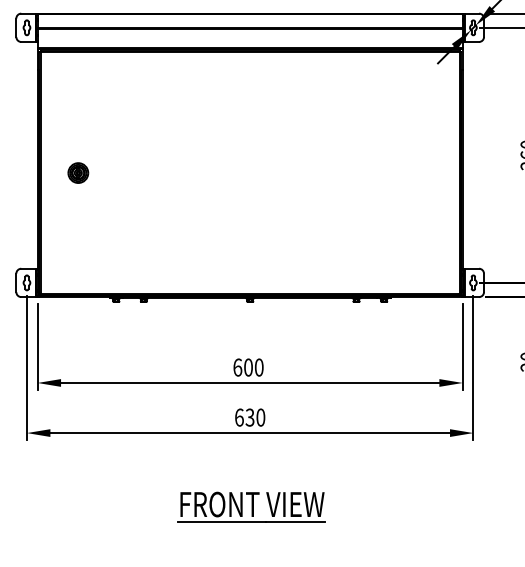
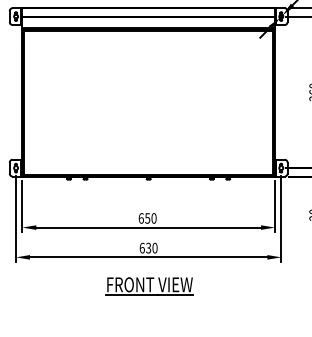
part: (78, 172) -> (46, 102), removed
text: (248, 367) -> (147, 218), 600 -> 650
part: (251, 507) -> (149, 286), moved

